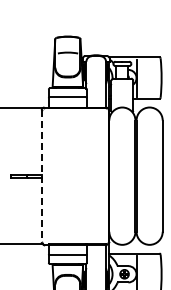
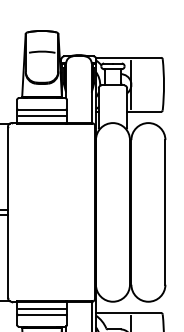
line: (67, 102) -> (41, 116), added
line: (41, 176) -> (7, 212), dashed -> solid
line: (67, 250) -> (41, 309), added

